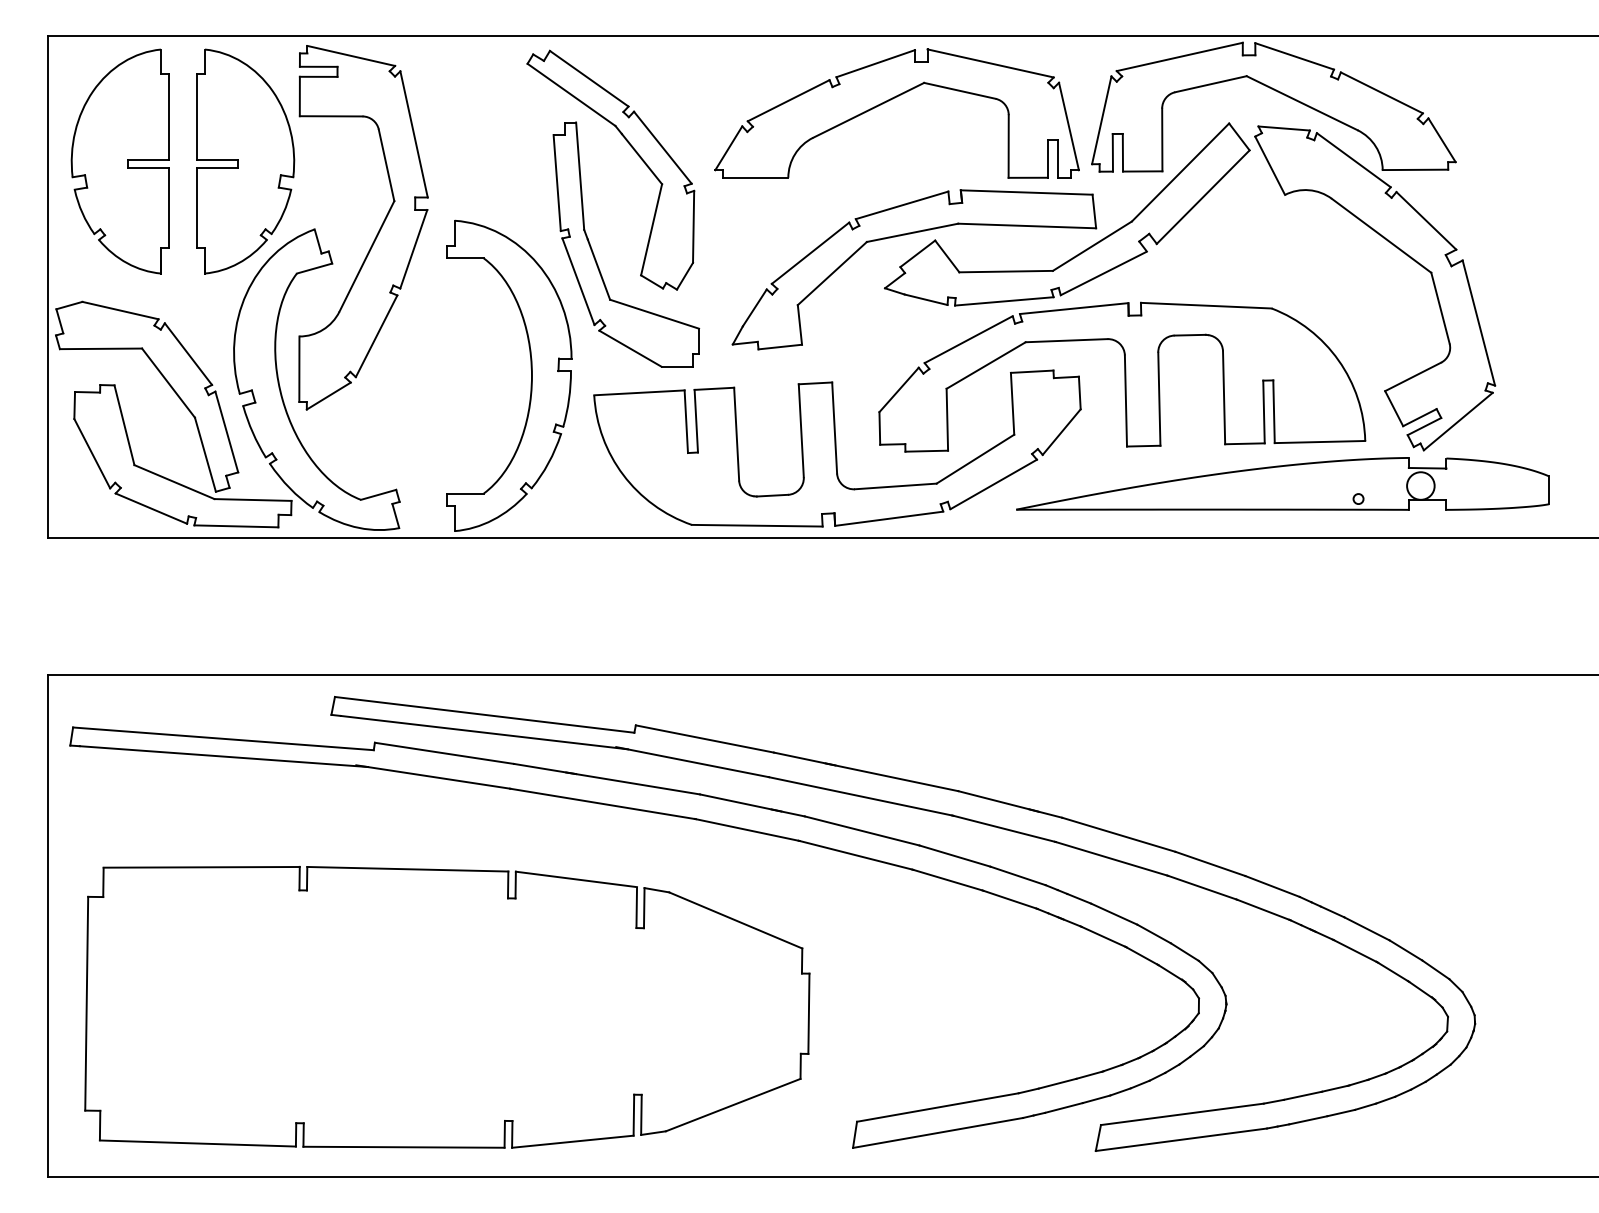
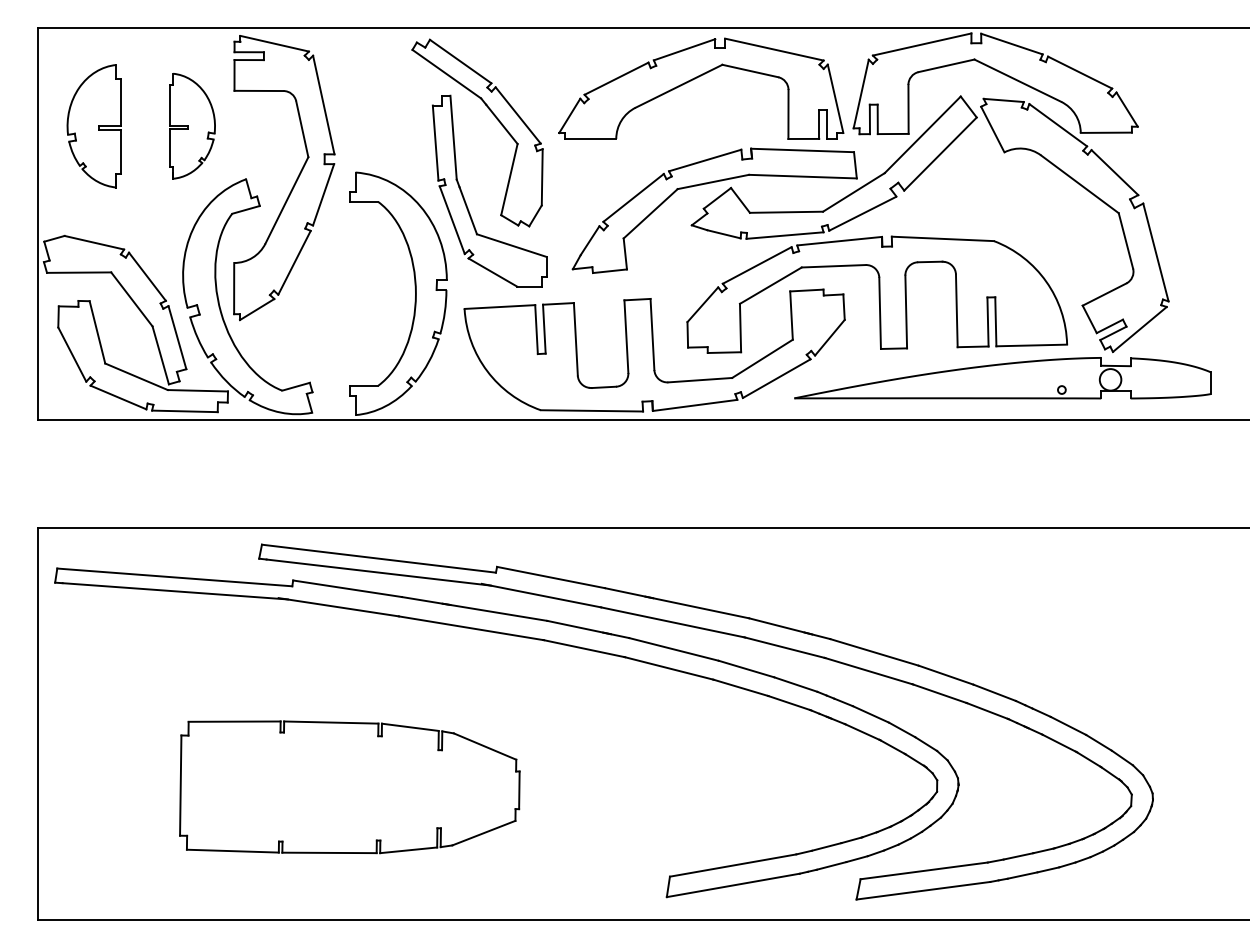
part: (119, 161) -> (93, 126), size x0.7
part: (245, 161) -> (192, 126), size x0.6
part: (447, 1007) -> (349, 787), size x0.6

